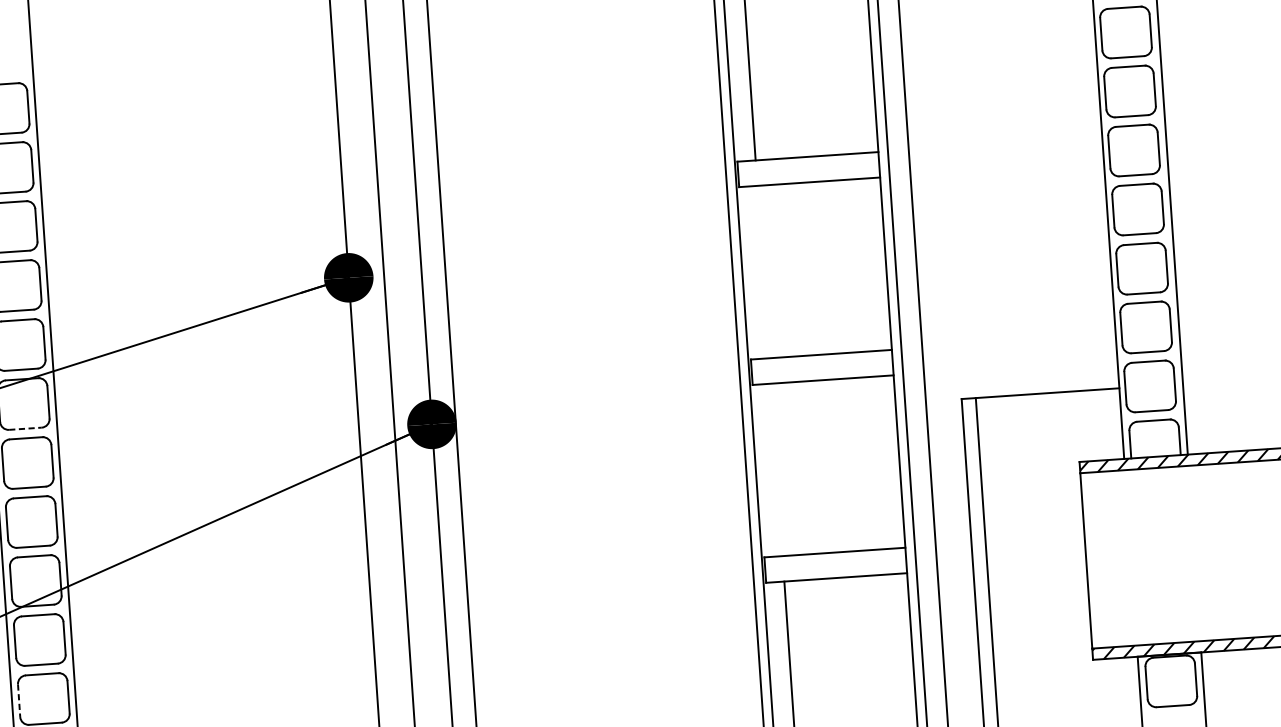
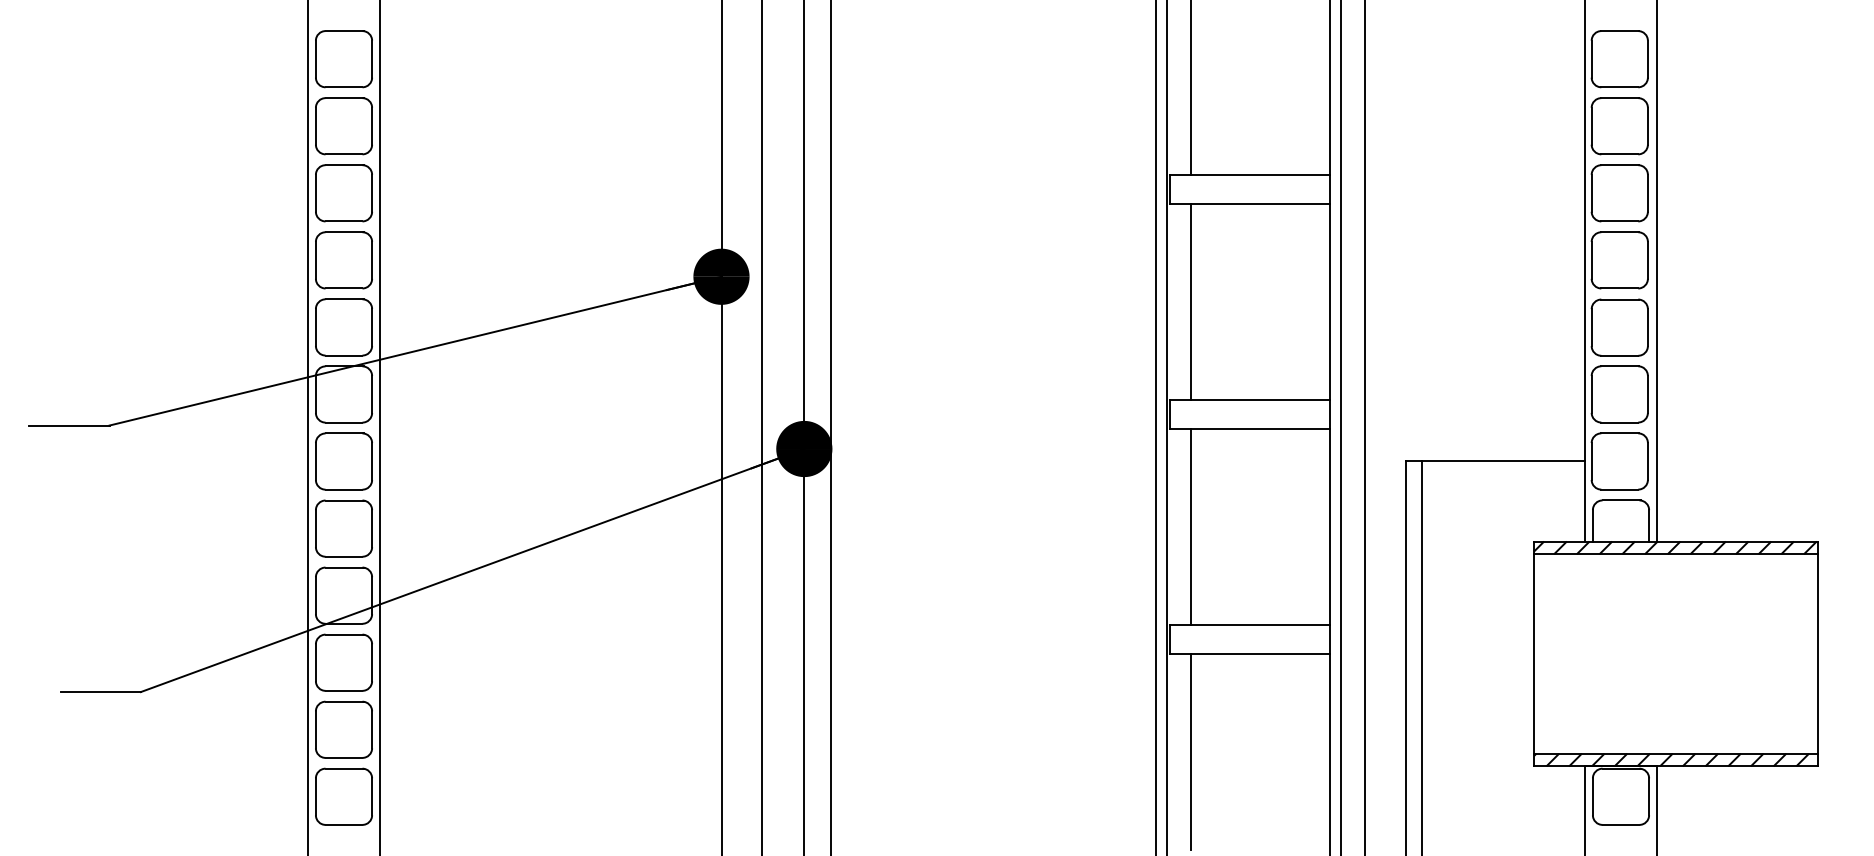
line: (762, 272) -> (1190, 302), added
line: (25, 428) -> (344, 422), dashed -> solid
line: (776, 470) -> (1190, 527), added
line: (18, 701) -> (315, 730), dashed -> solid

